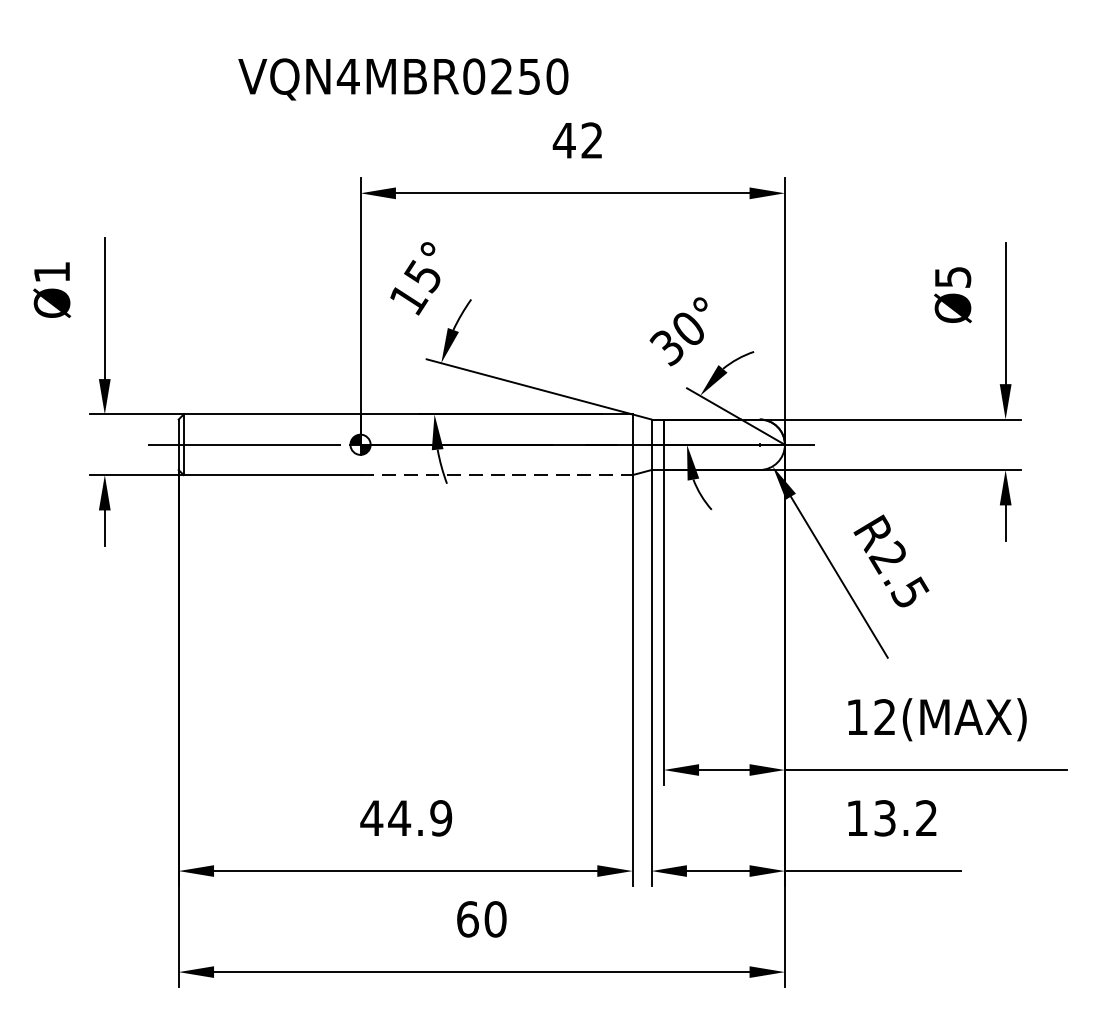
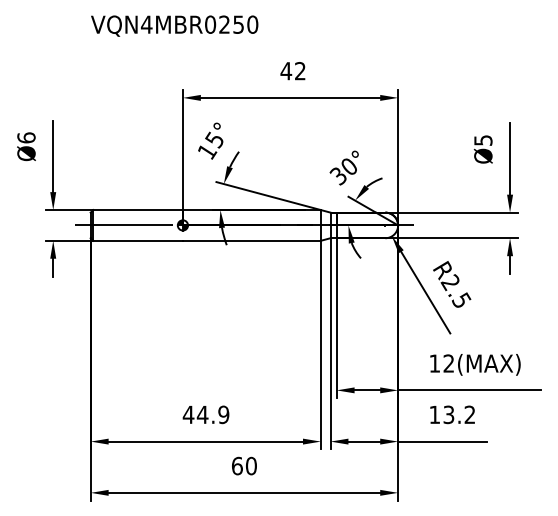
text: (403, 78) -> (174, 25), moved
text: (52, 271) -> (26, 137), Ø1 -> Ø6
line: (497, 474) -> (252, 240), dashed -> solid

